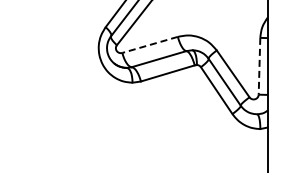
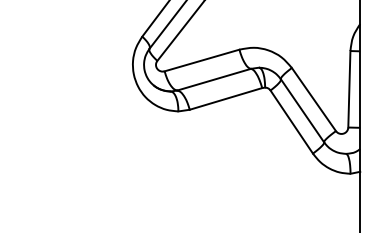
line: (150, 44) -> (202, 59), dashed -> solid
line: (259, 66) -> (349, 89), dashed -> solid

